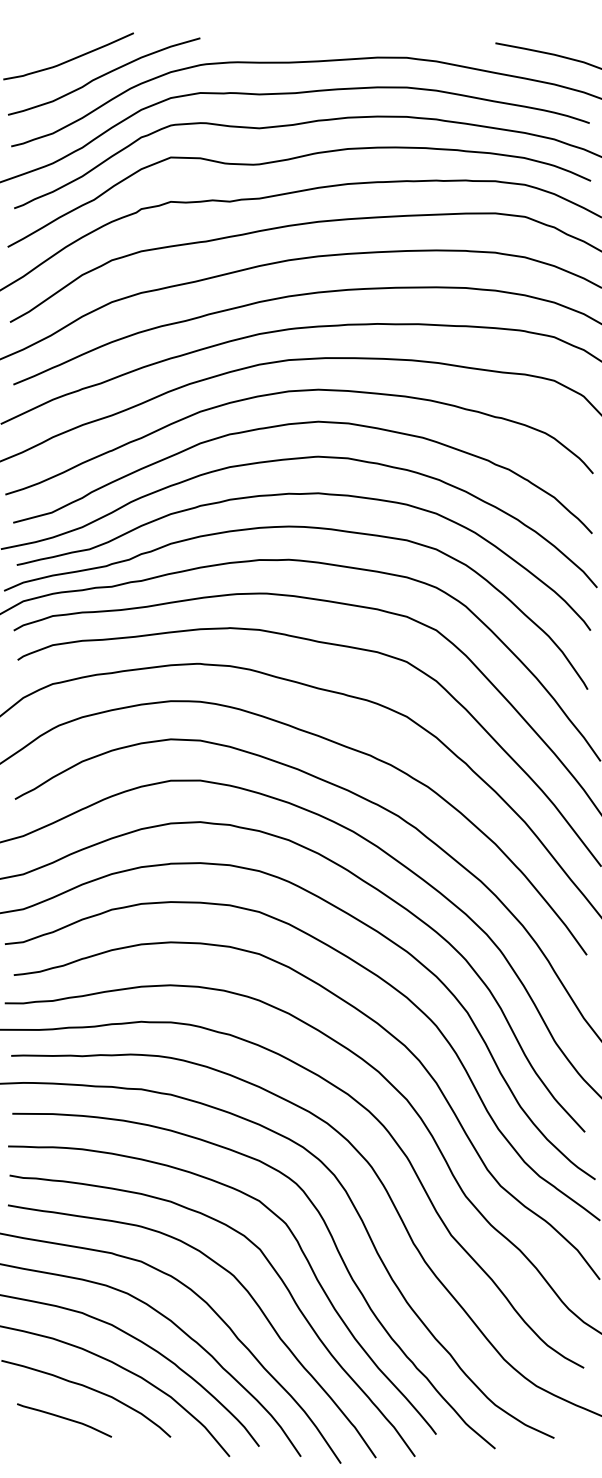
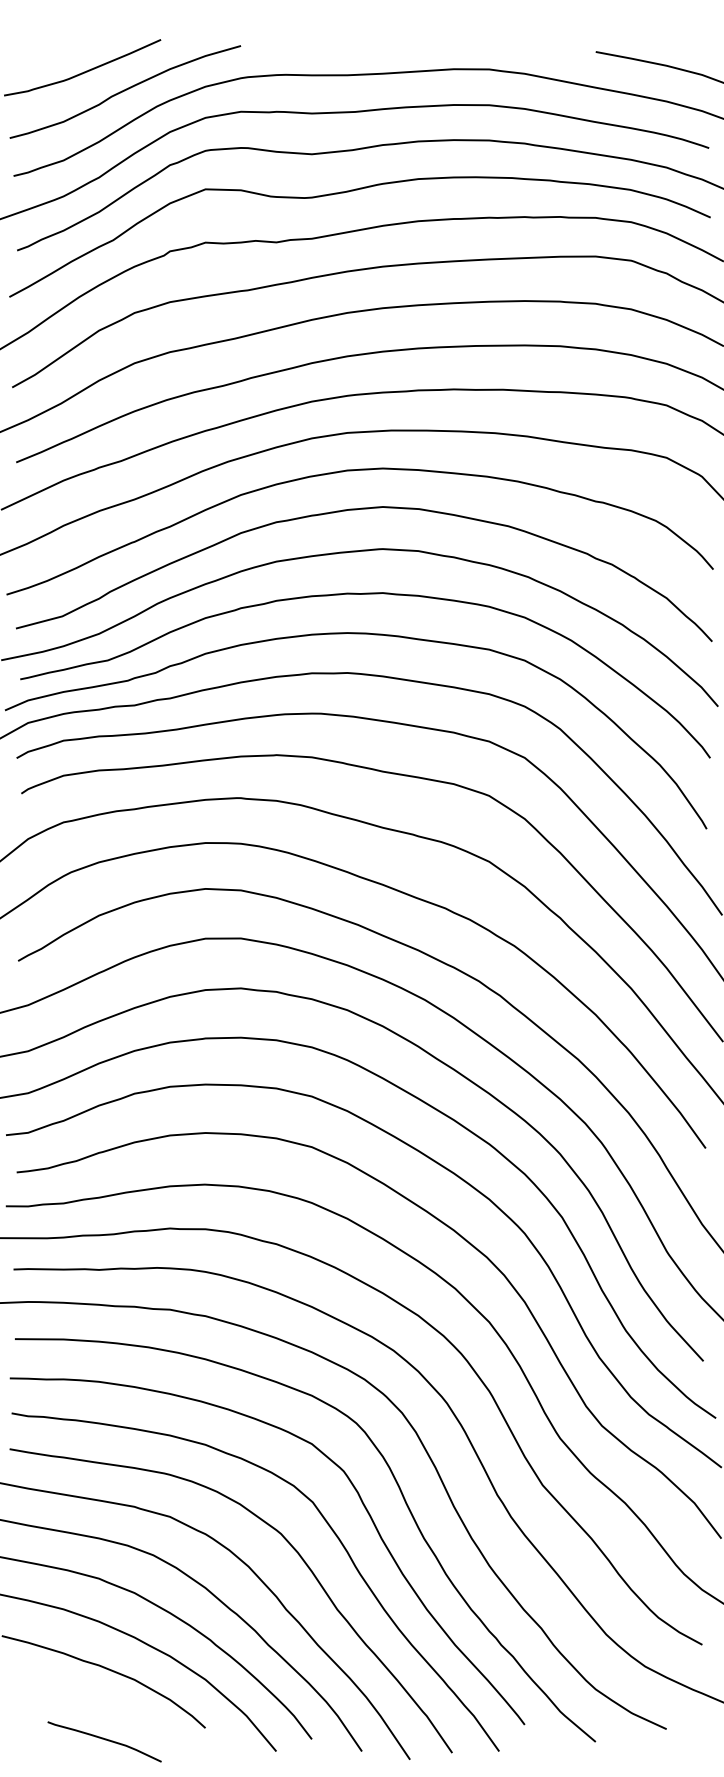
curve: (65, 1419) -> (105, 1740), moved

